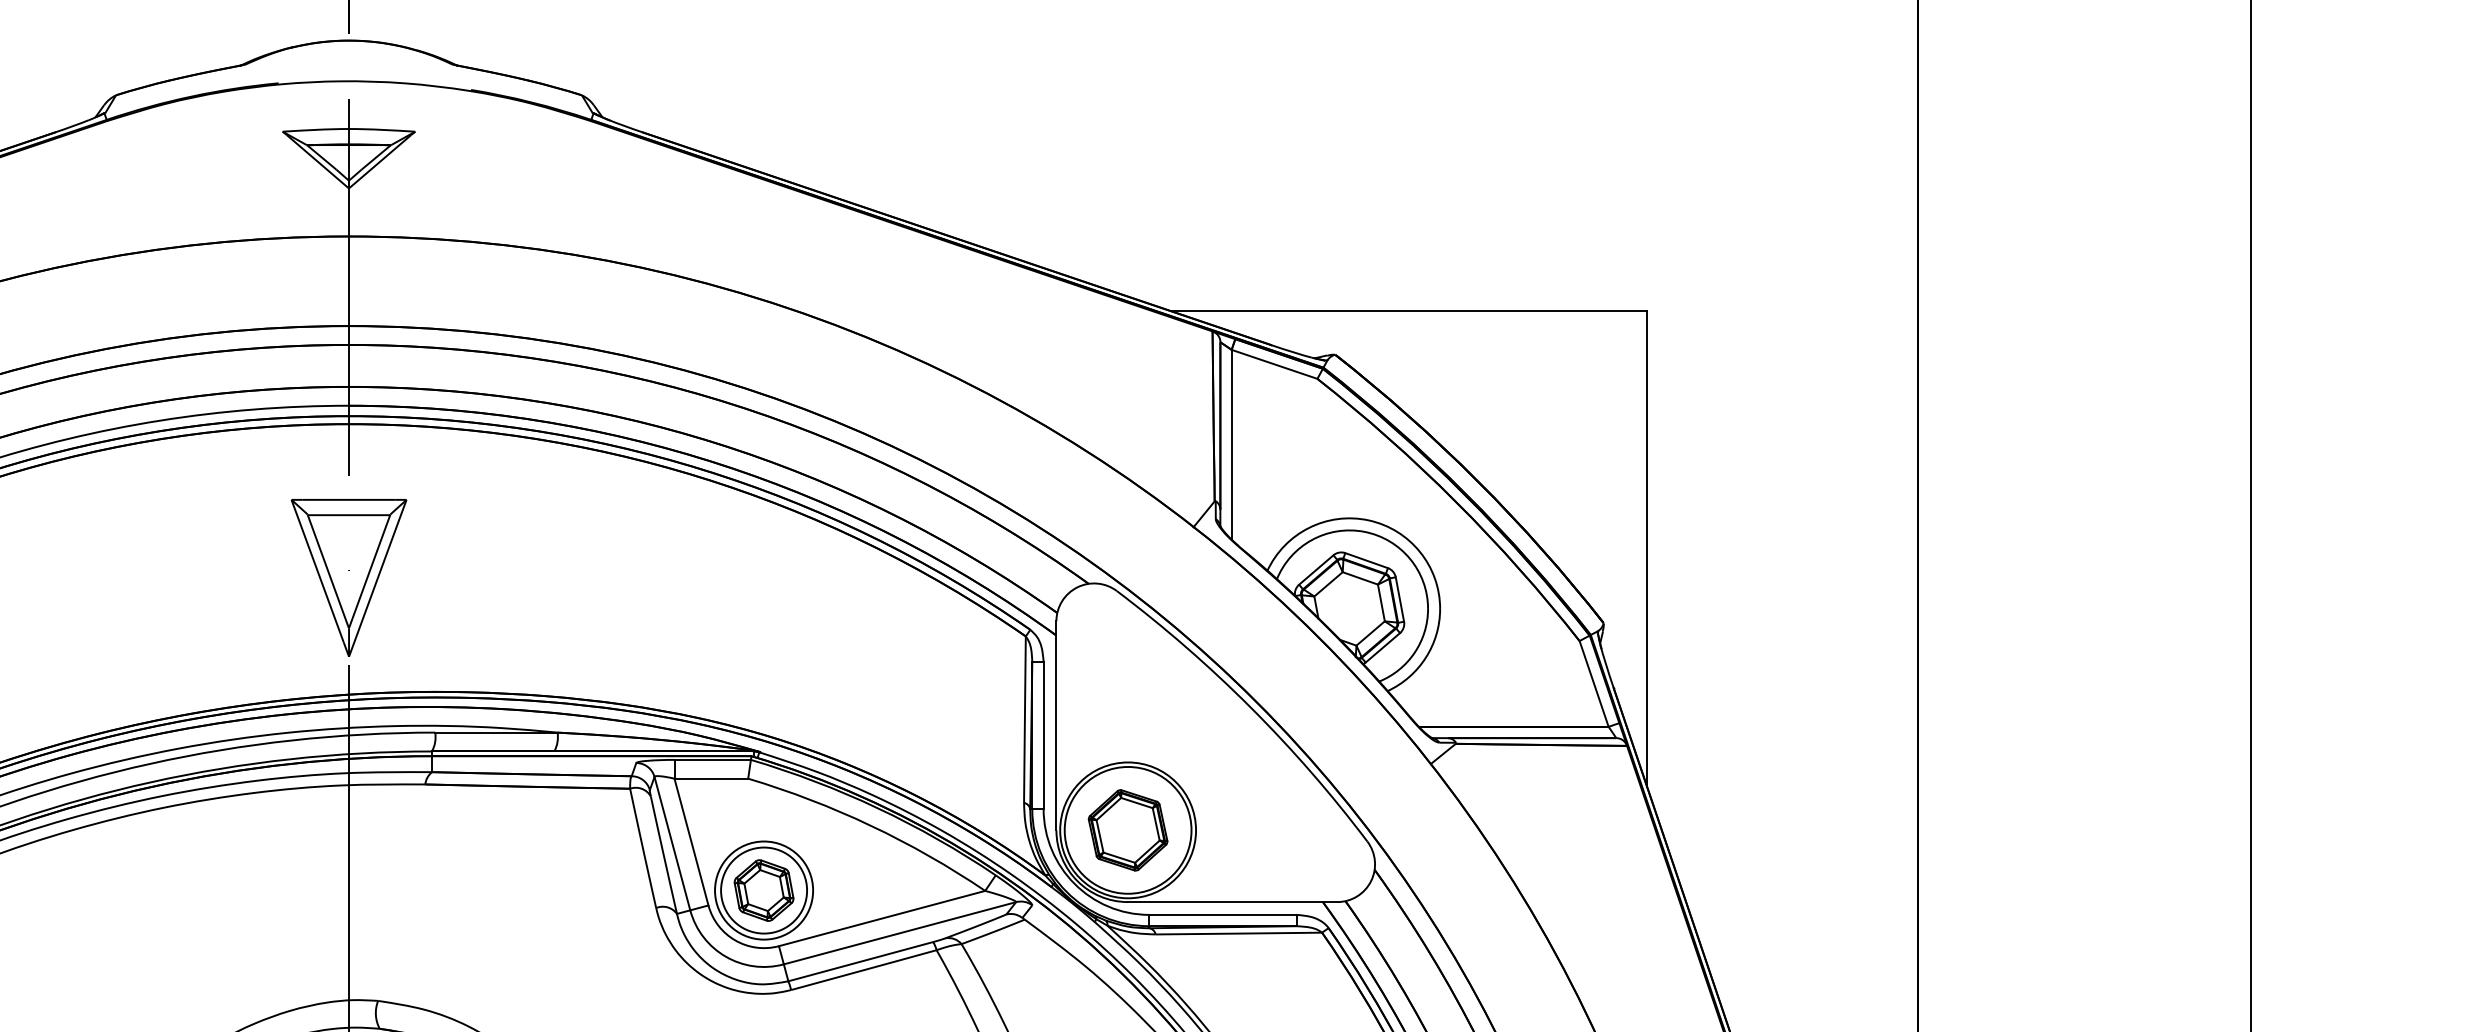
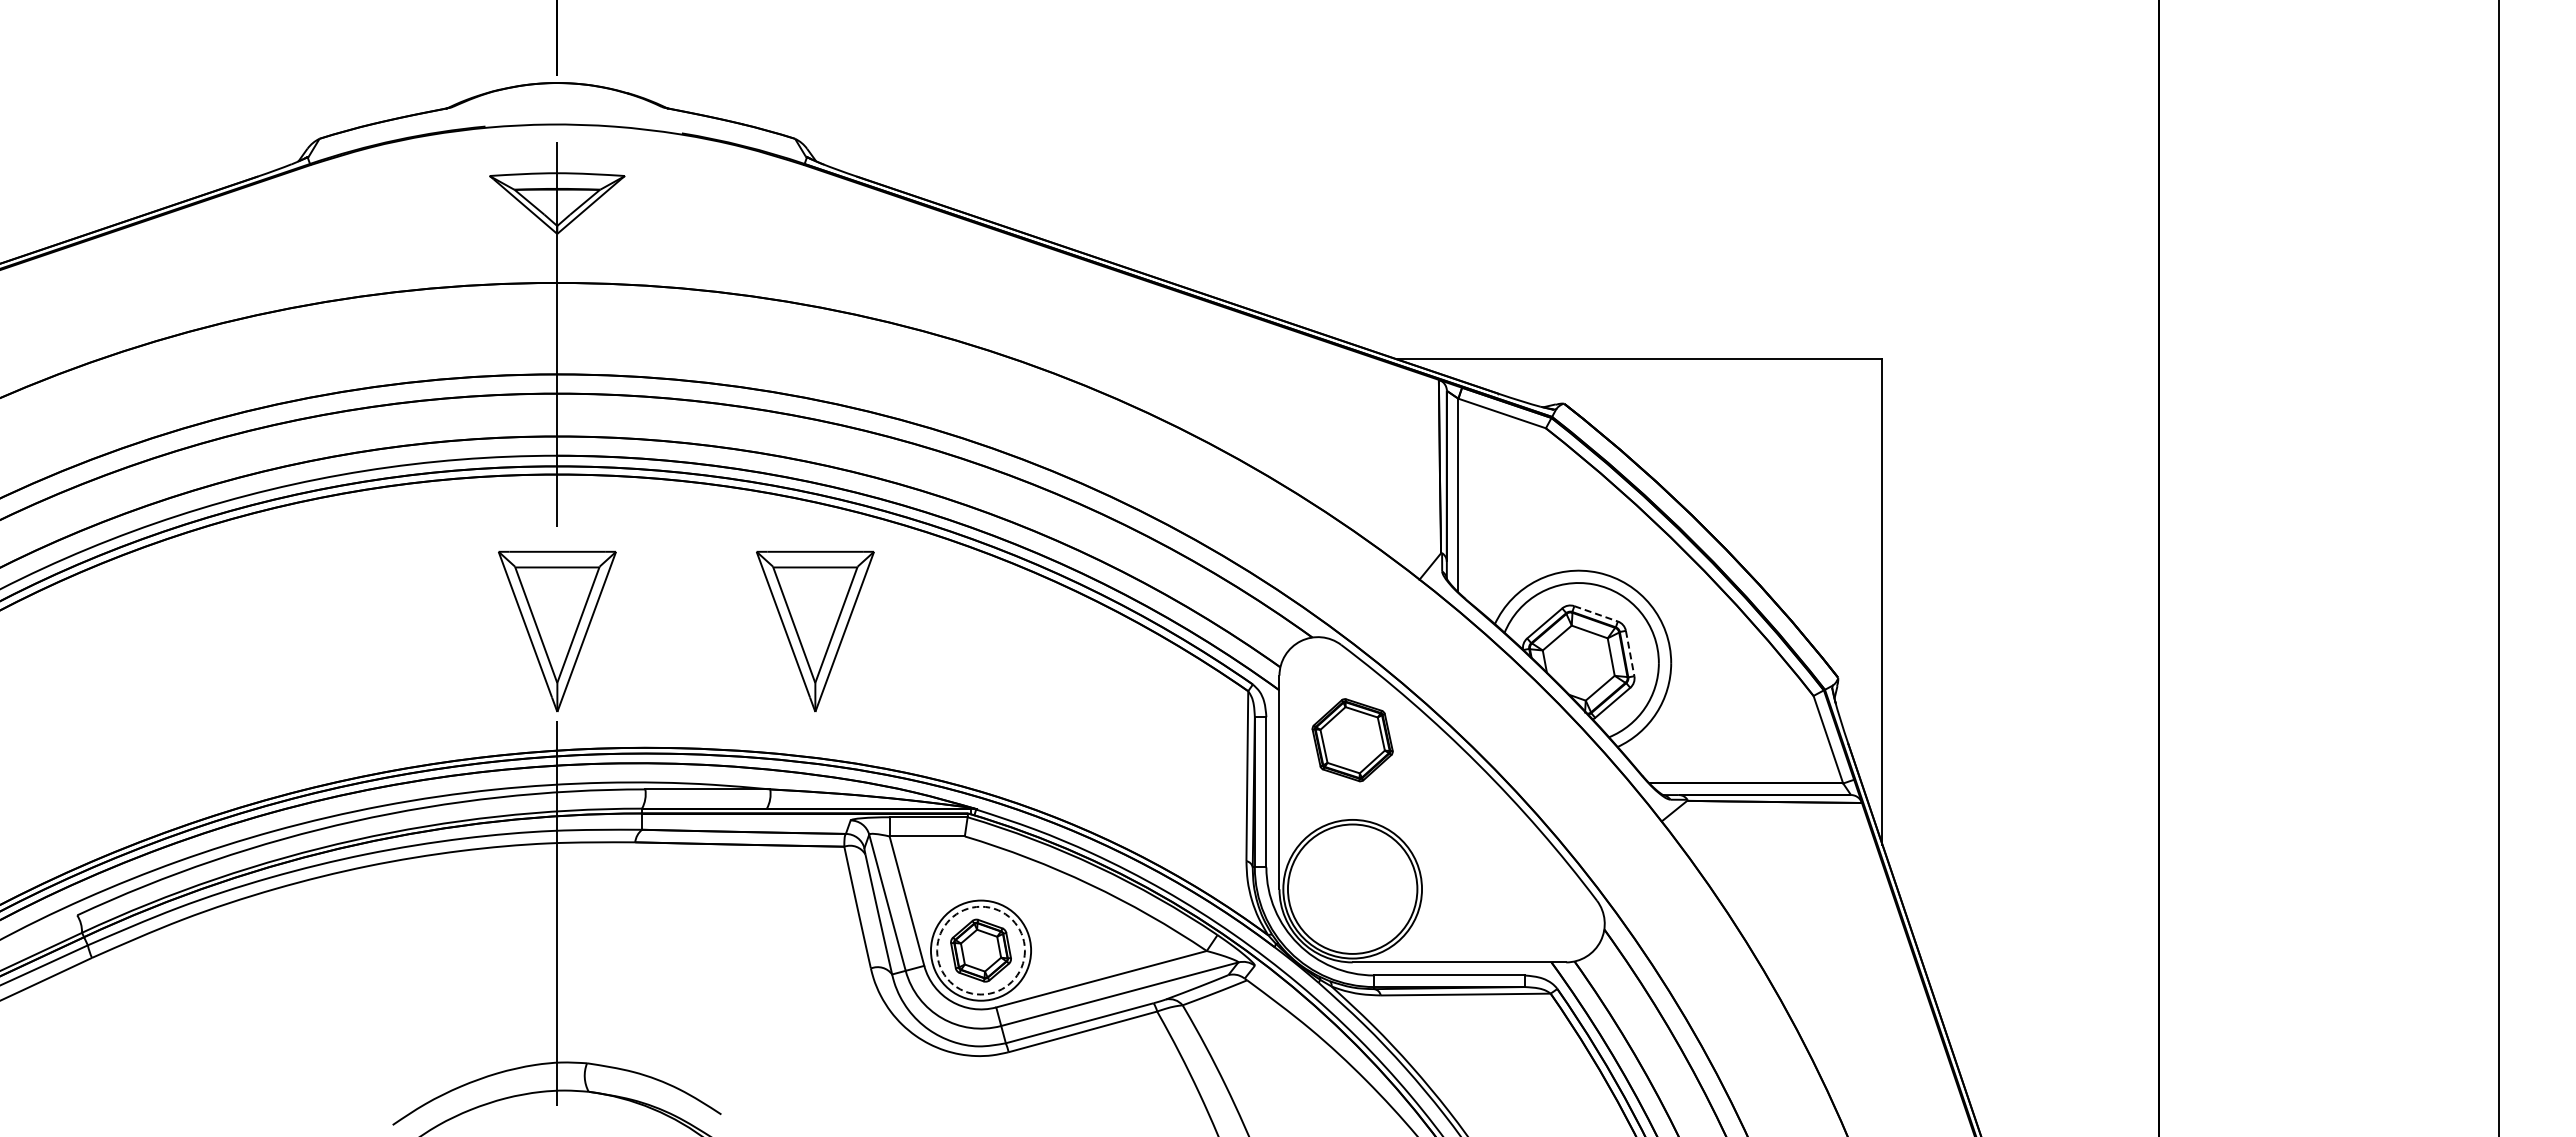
line: (1366, 561) -> (1596, 614), solid -> dashed
part: (601, 577) -> (815, 631), added
line: (1400, 600) -> (1630, 654), solid -> dashed
part: (1127, 830) -> (1352, 740), moved
circle: (763, 890) -> (980, 950), solid -> dashed

